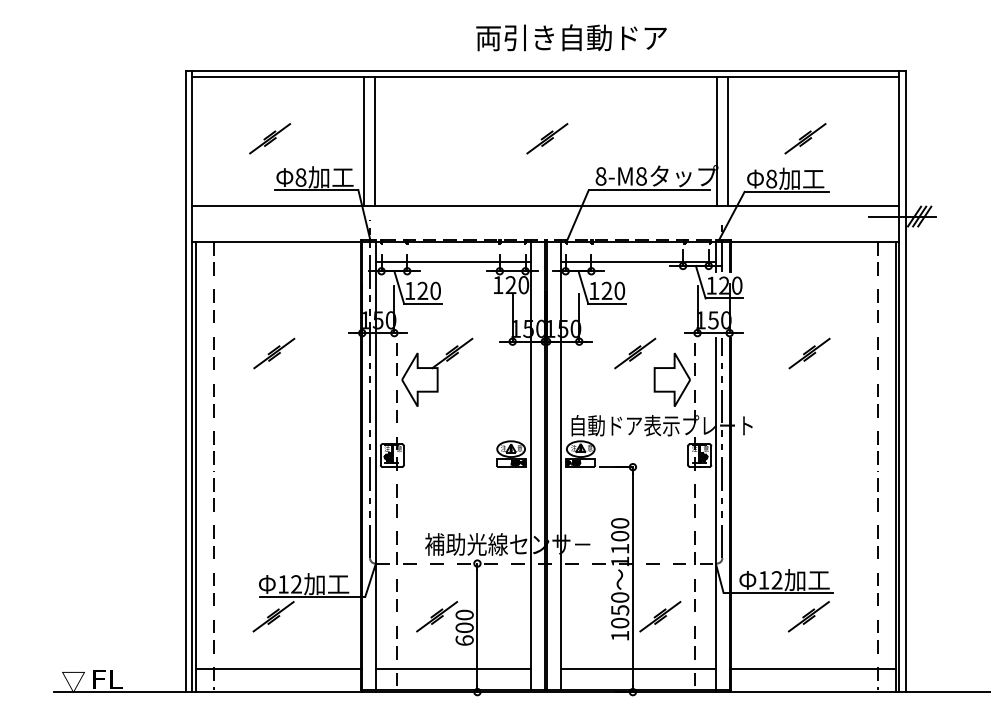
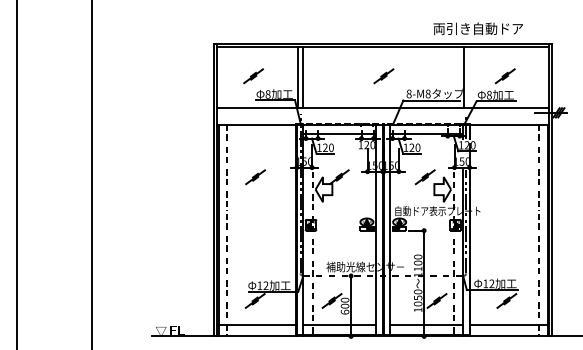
text: (569, 37) -> (477, 28), moved
line: (727, 141) -> (468, 77), removed
part: (808, 354) -> (506, 177), removed

